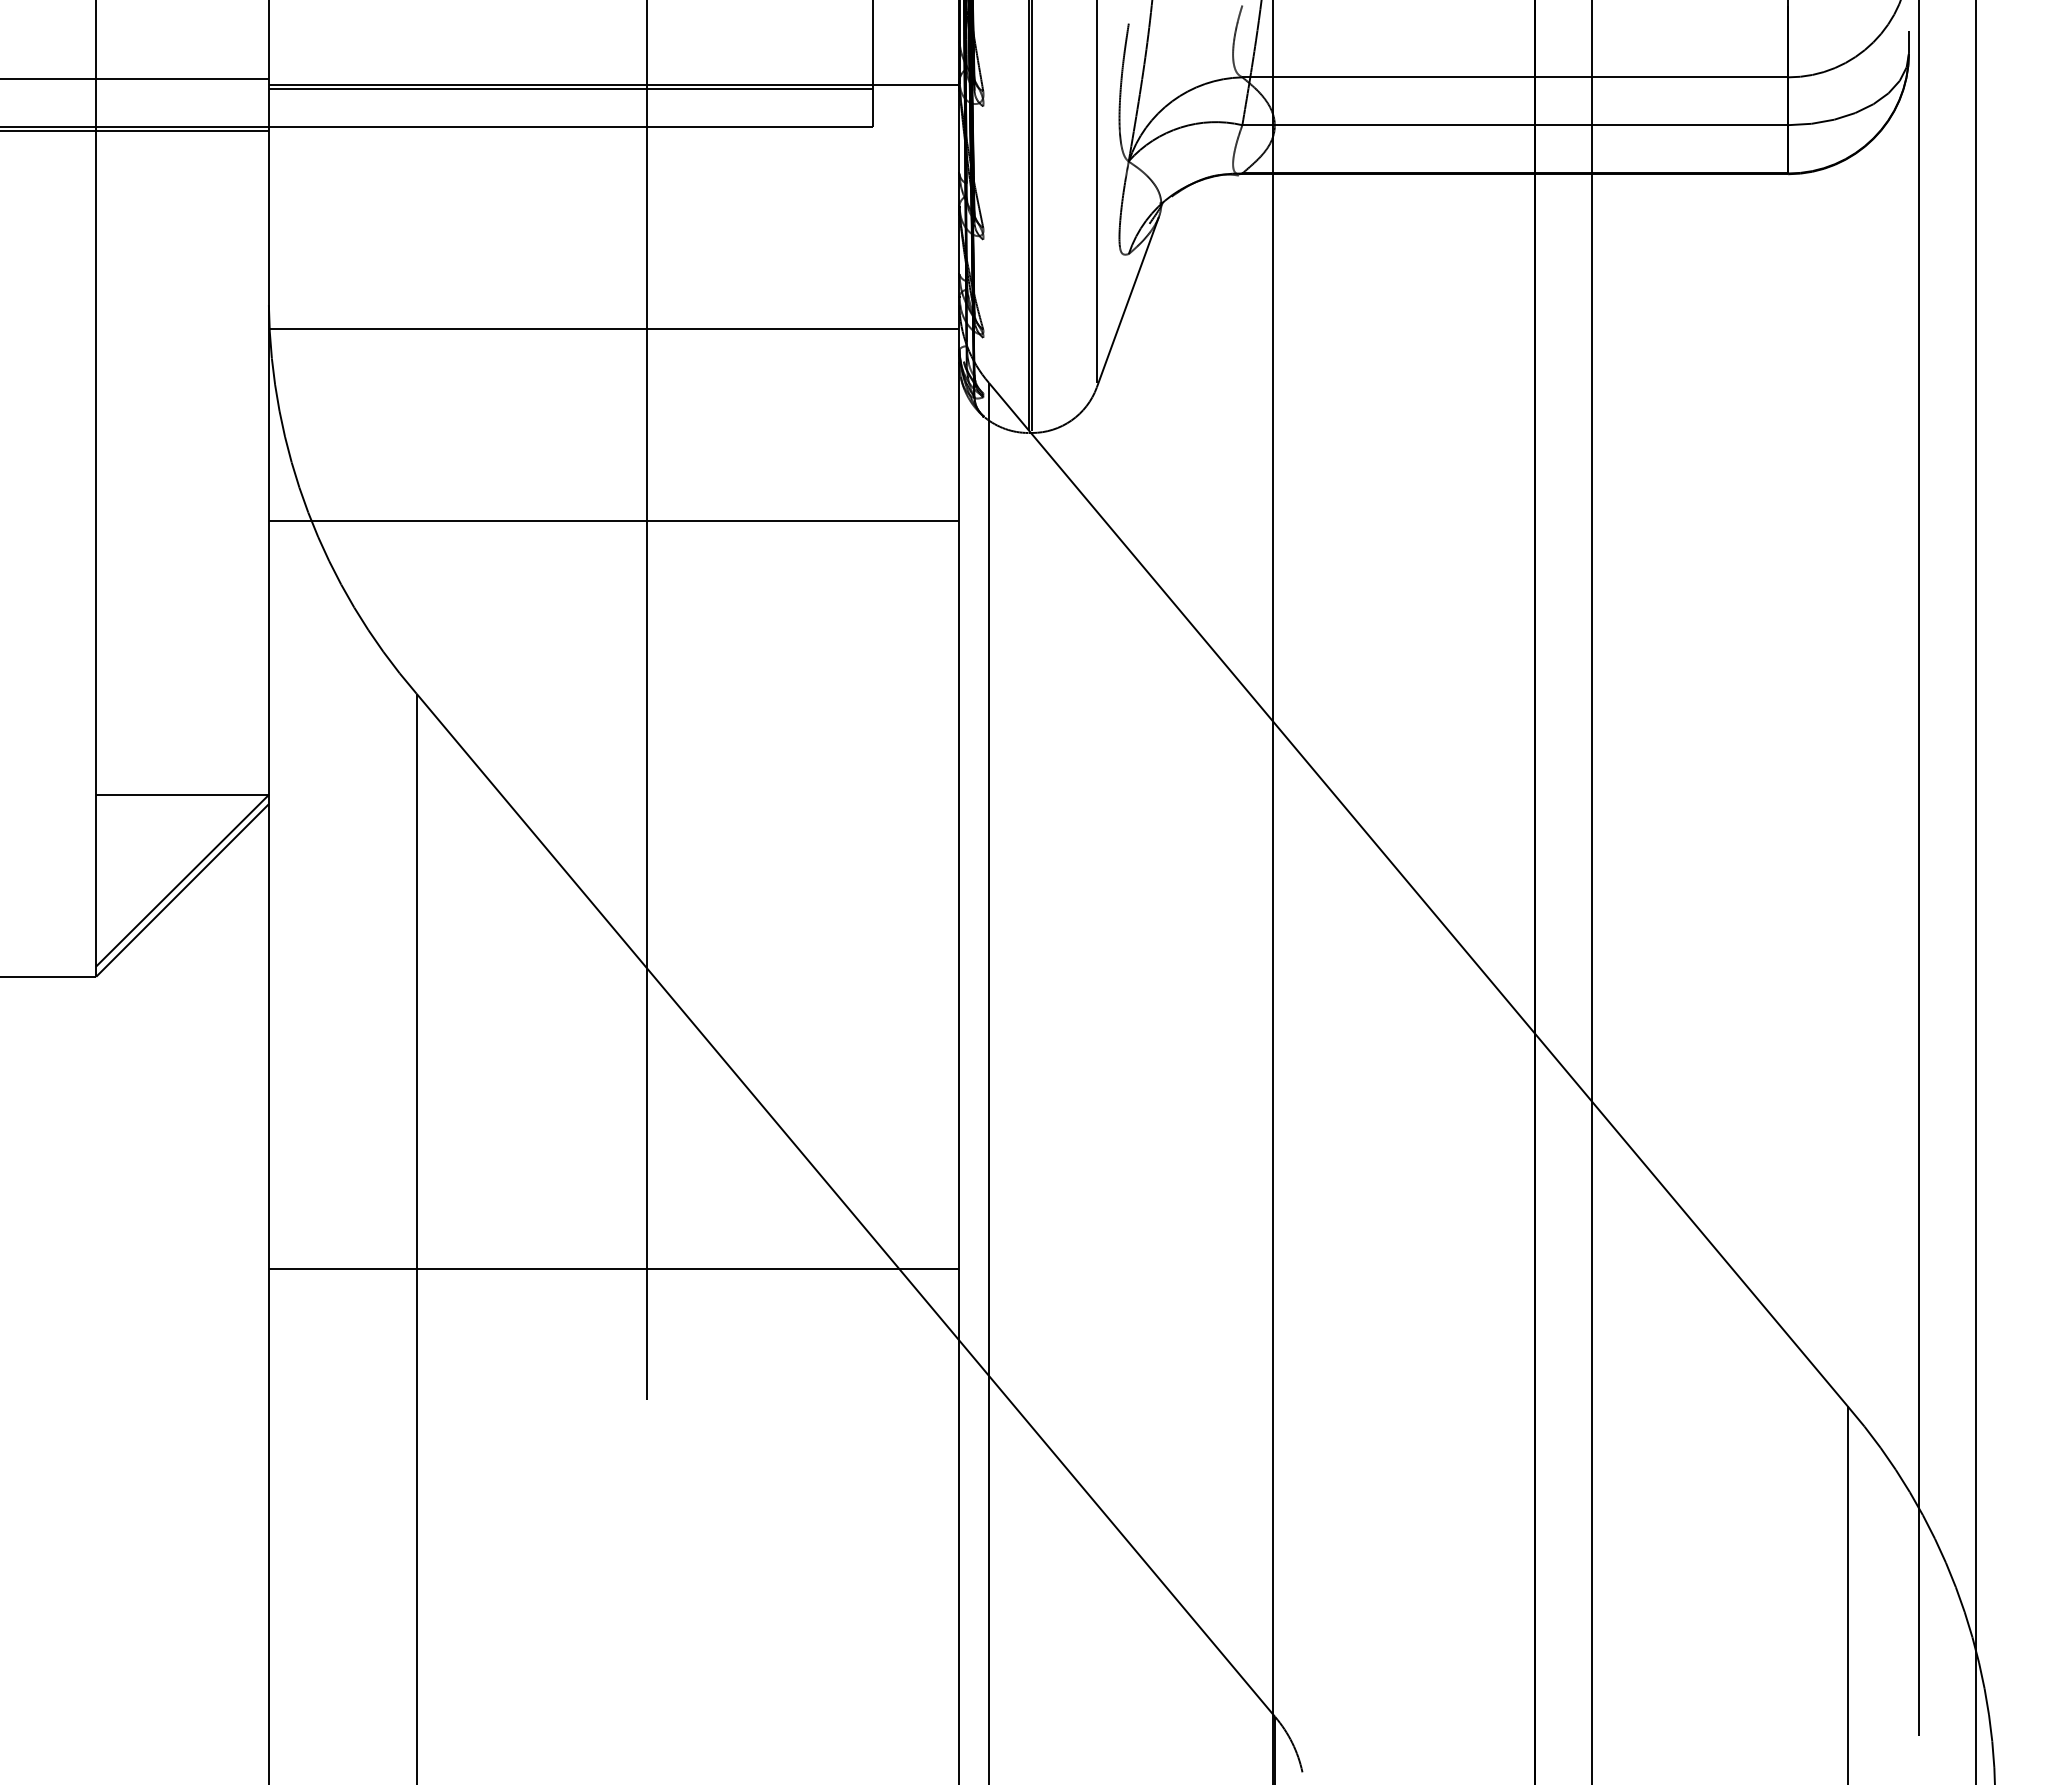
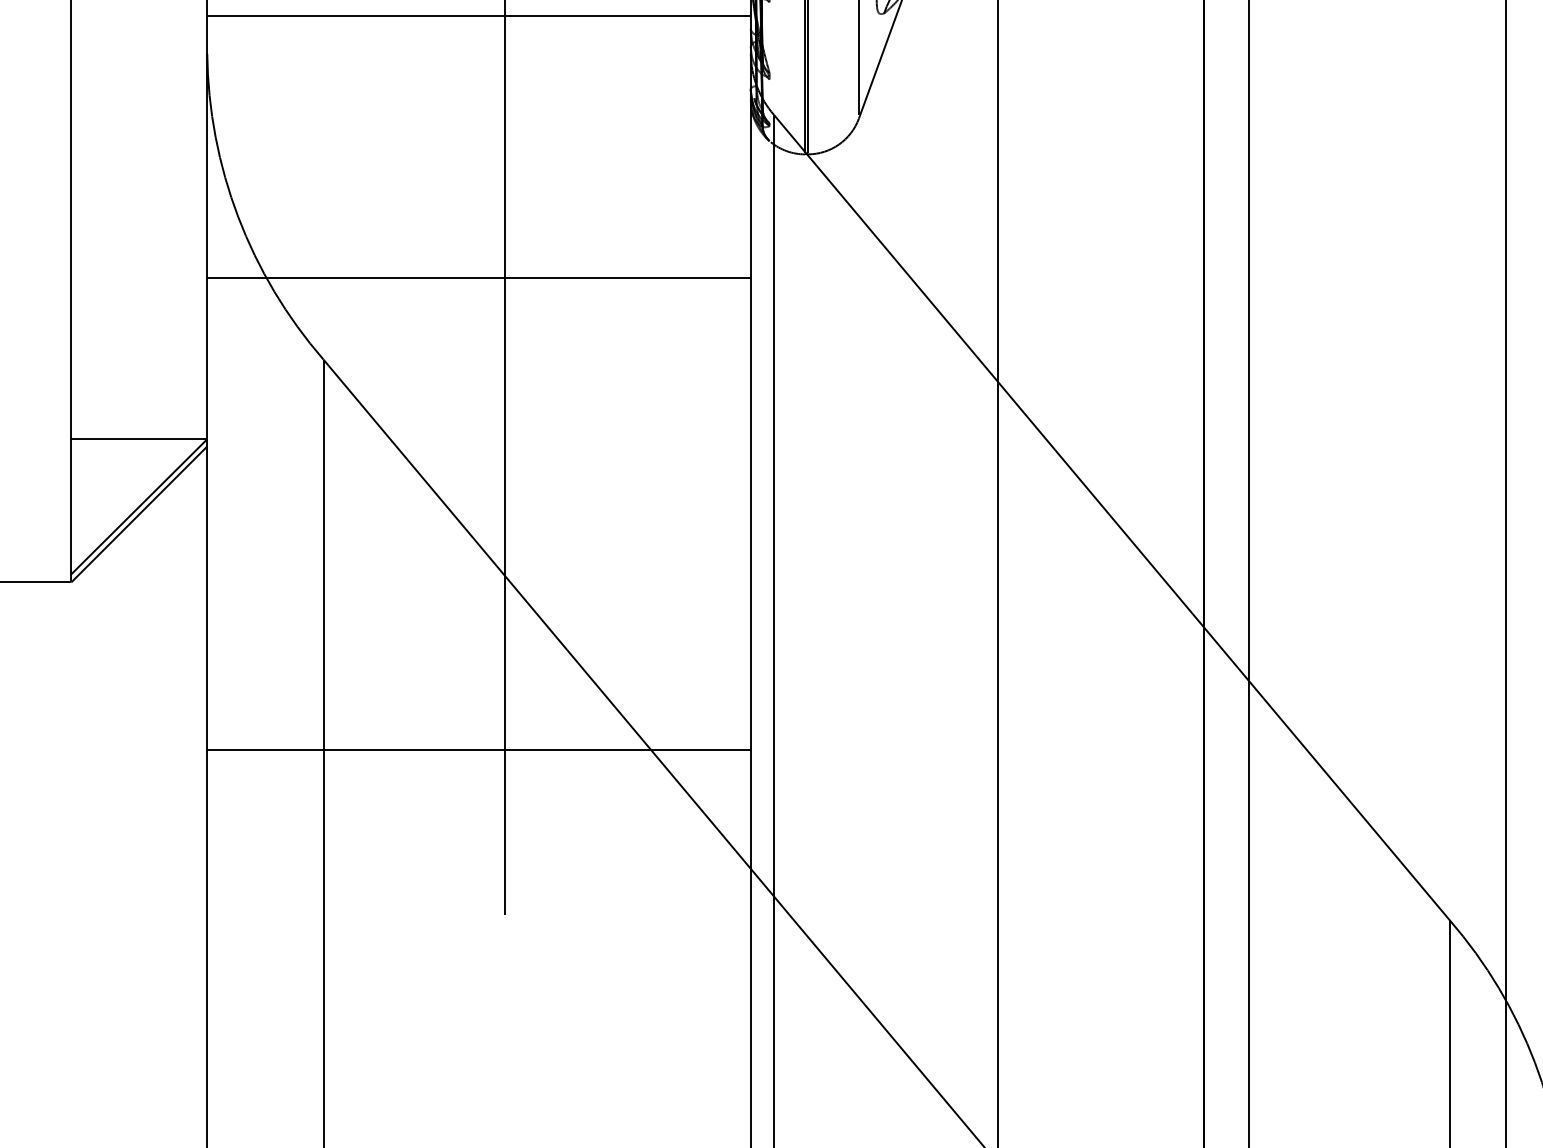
line: (613, 328) -> (478, 16), moved
line: (613, 521) -> (478, 278), moved
line: (613, 1269) -> (478, 750), moved

